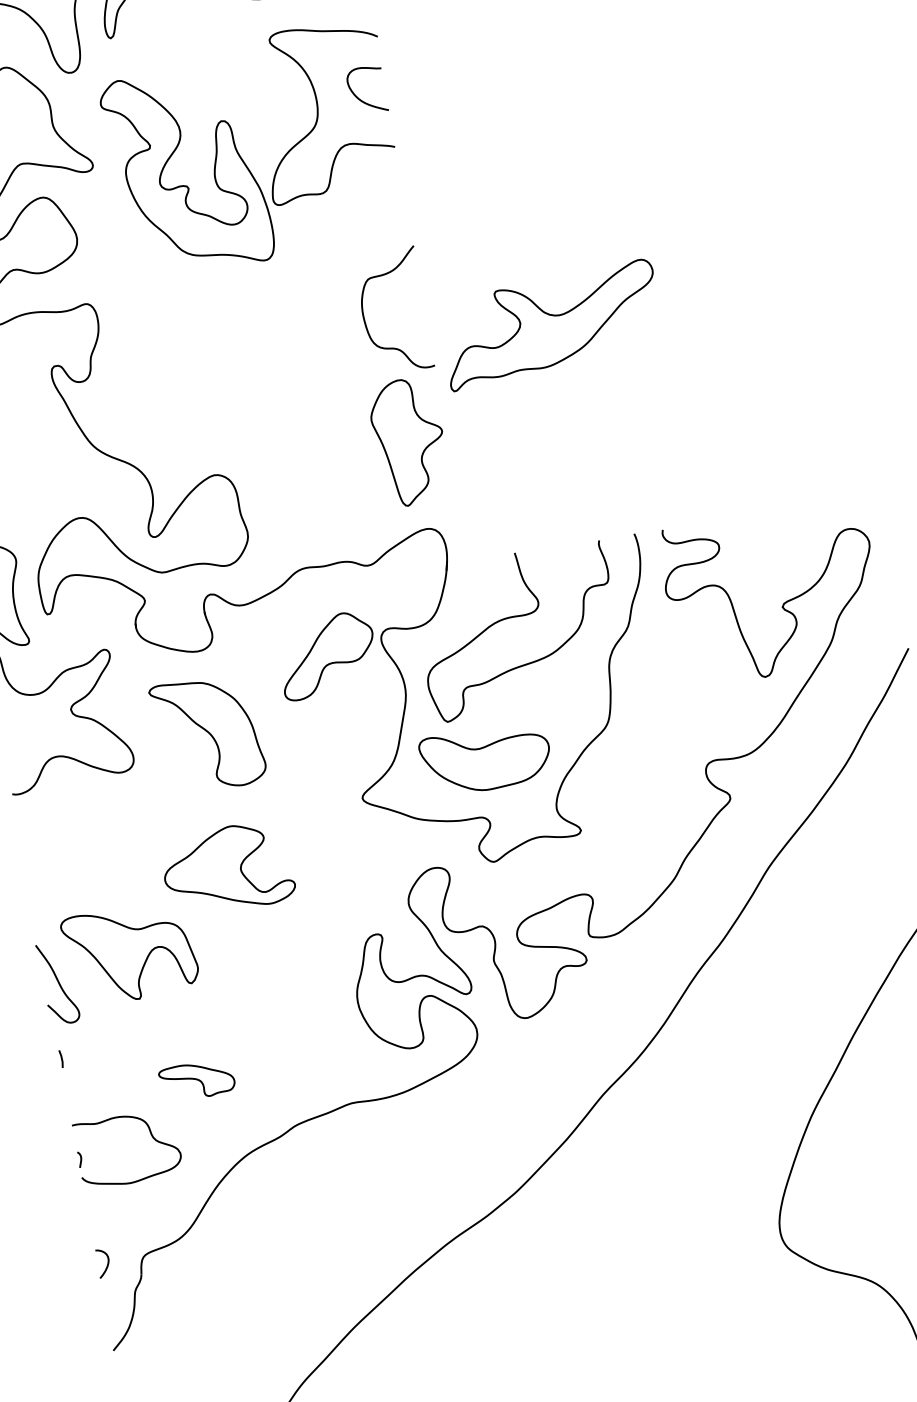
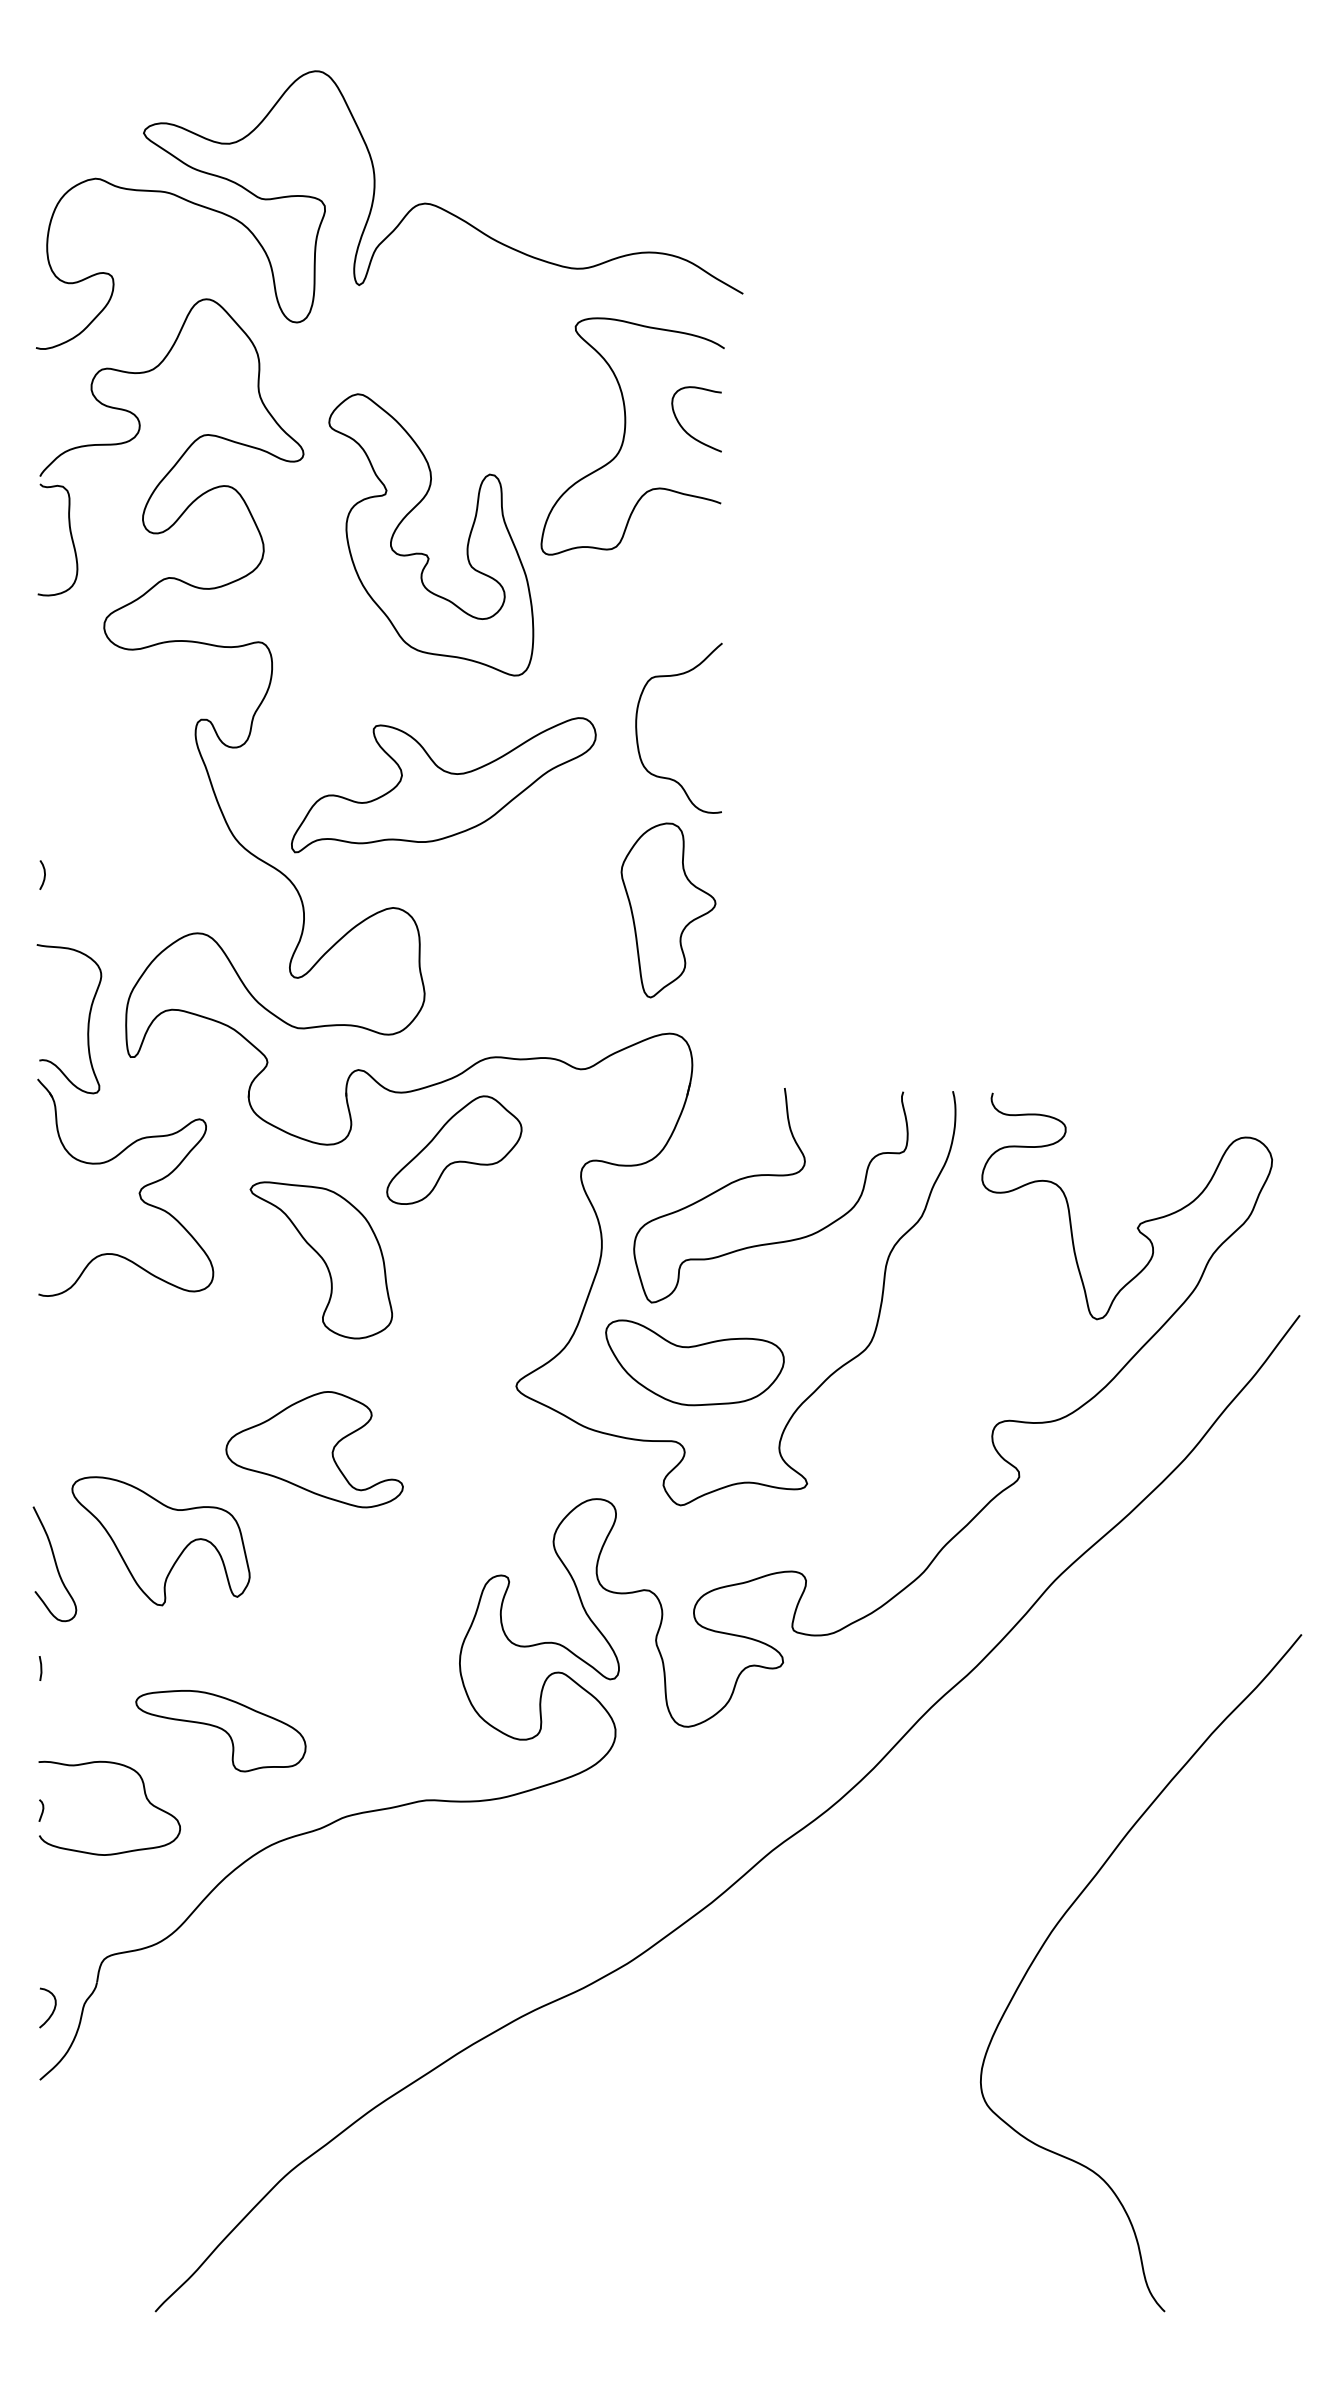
part: (185, 185) -> (424, 553), moved
part: (551, 325) -> (443, 785), moved
part: (327, 655) -> (454, 1149), moved
part: (196, 1080) -> (220, 1731), size x1.67
curve: (107, 1262) -> (53, 2008), moved

